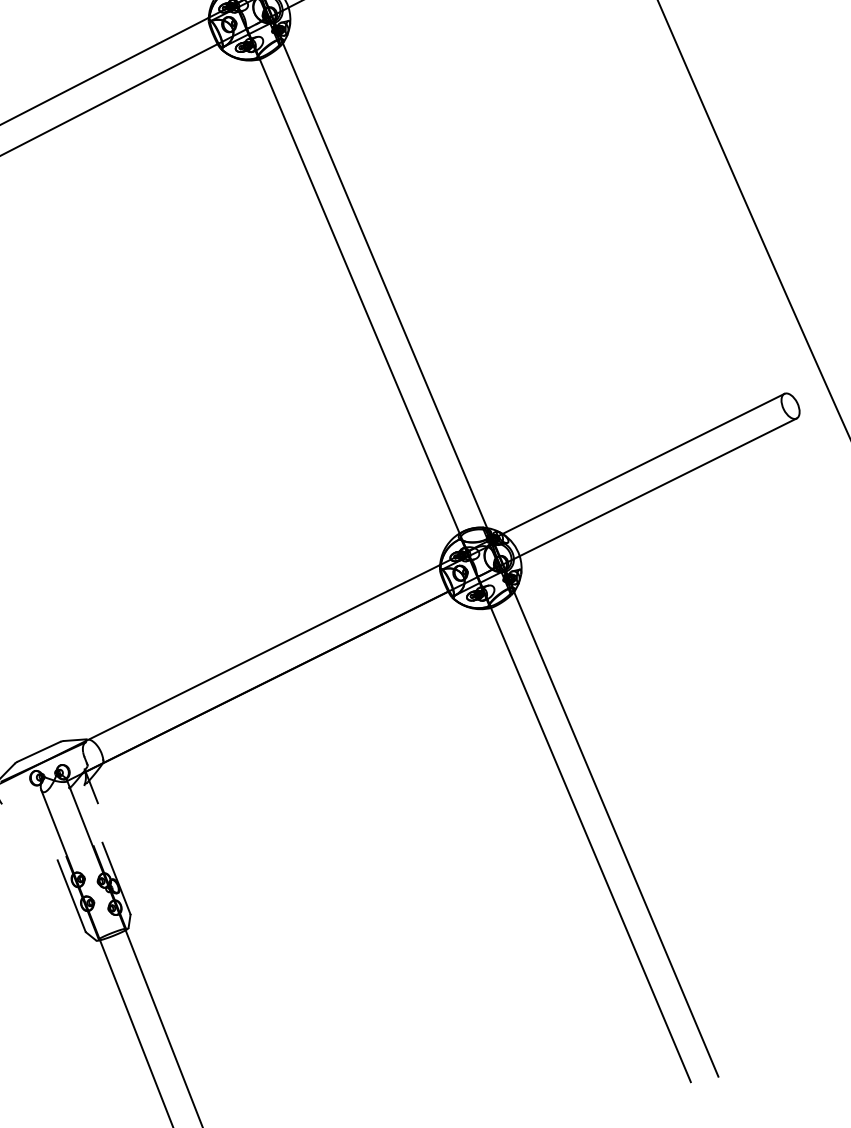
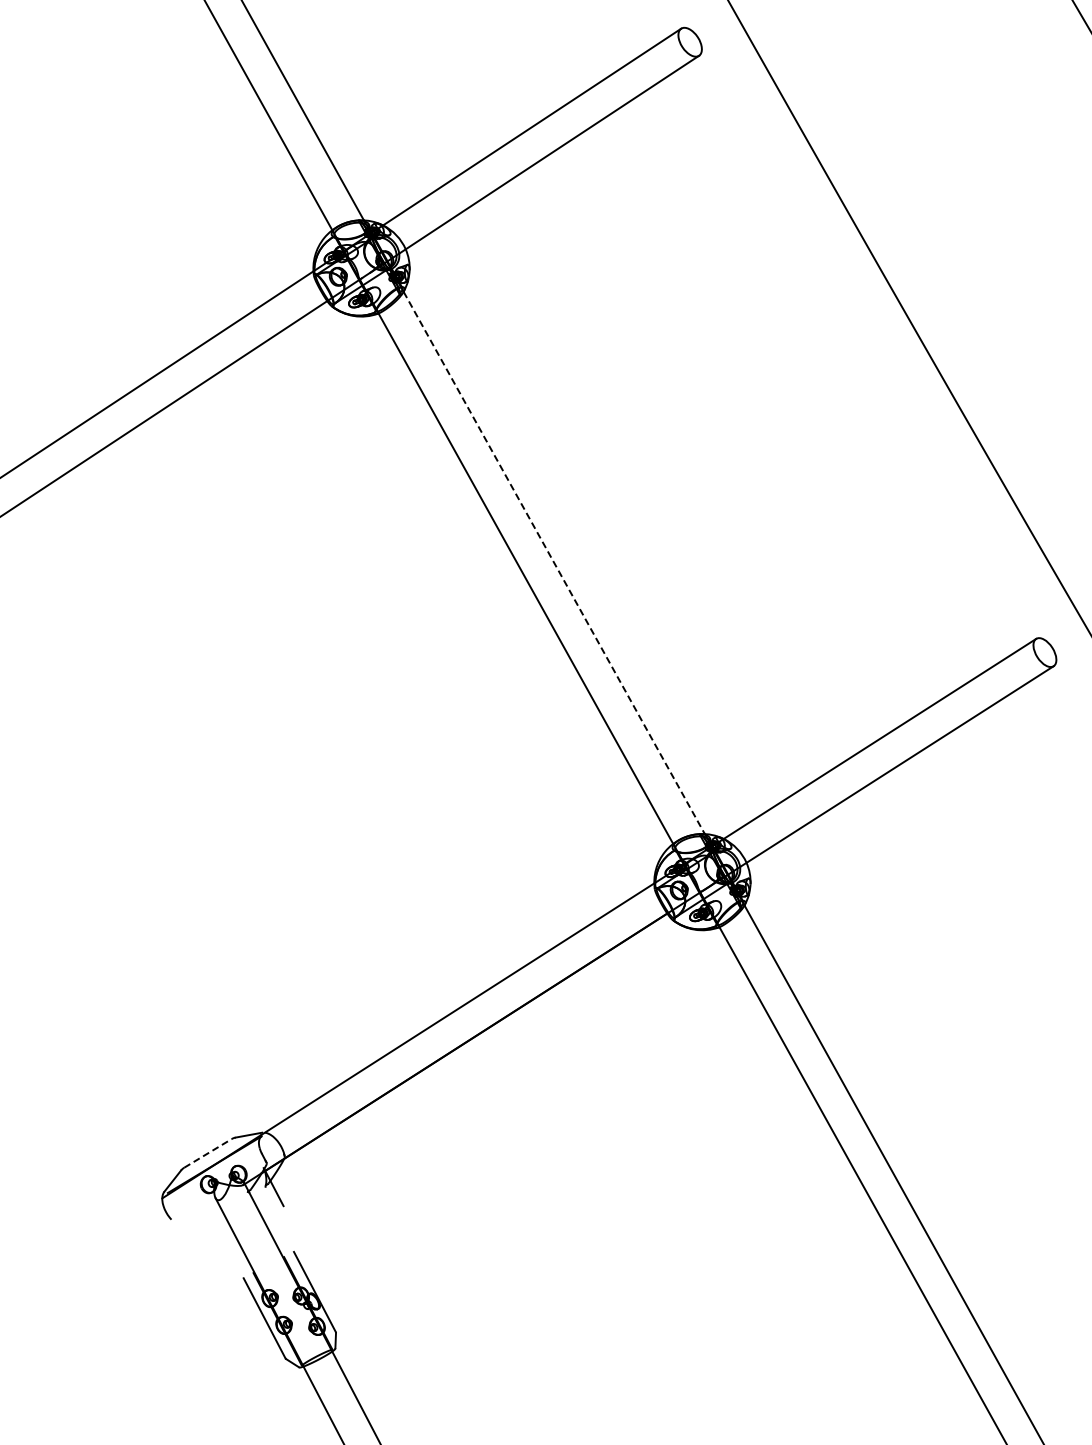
line: (385, 286) -> (554, 563), solid -> dashed
line: (38, 751) -> (207, 1153), solid -> dashed

